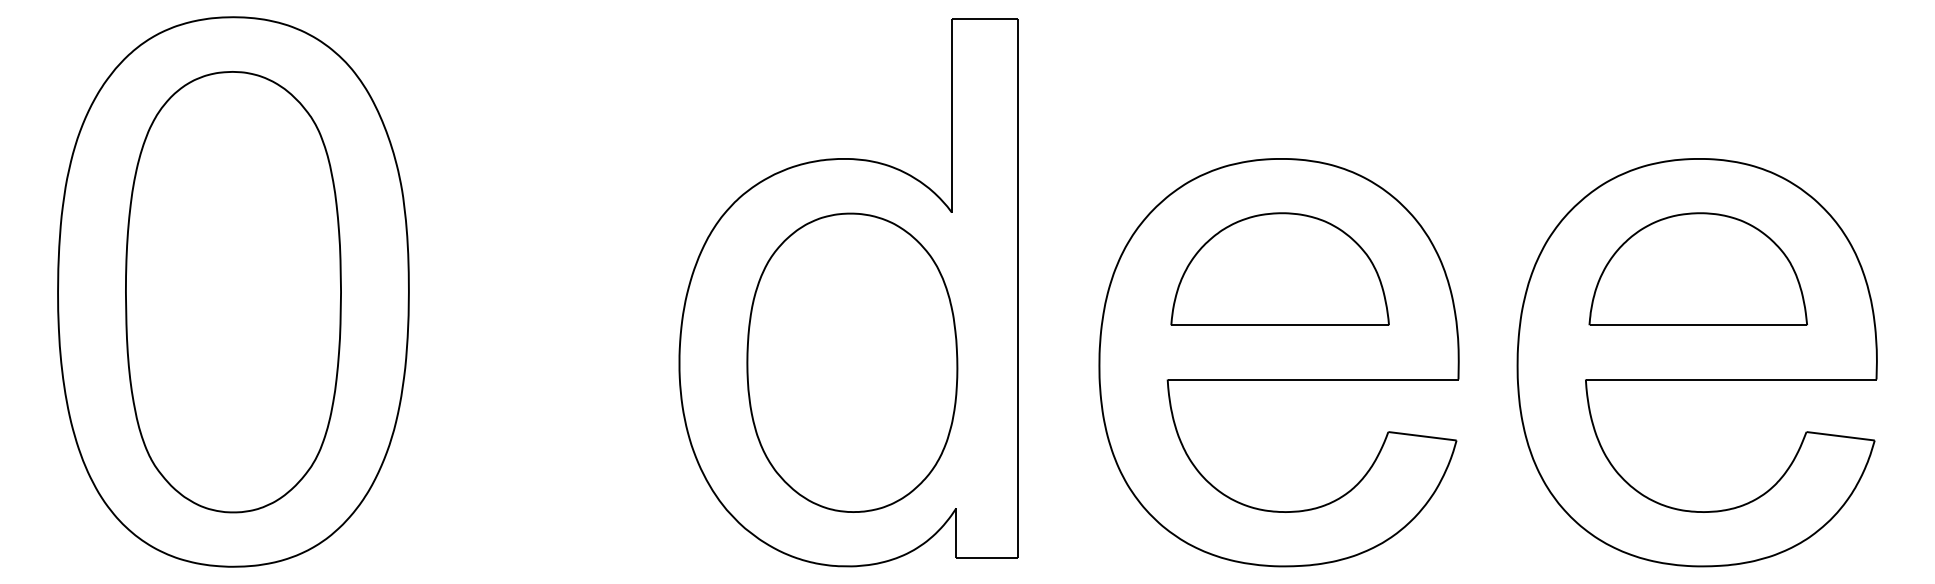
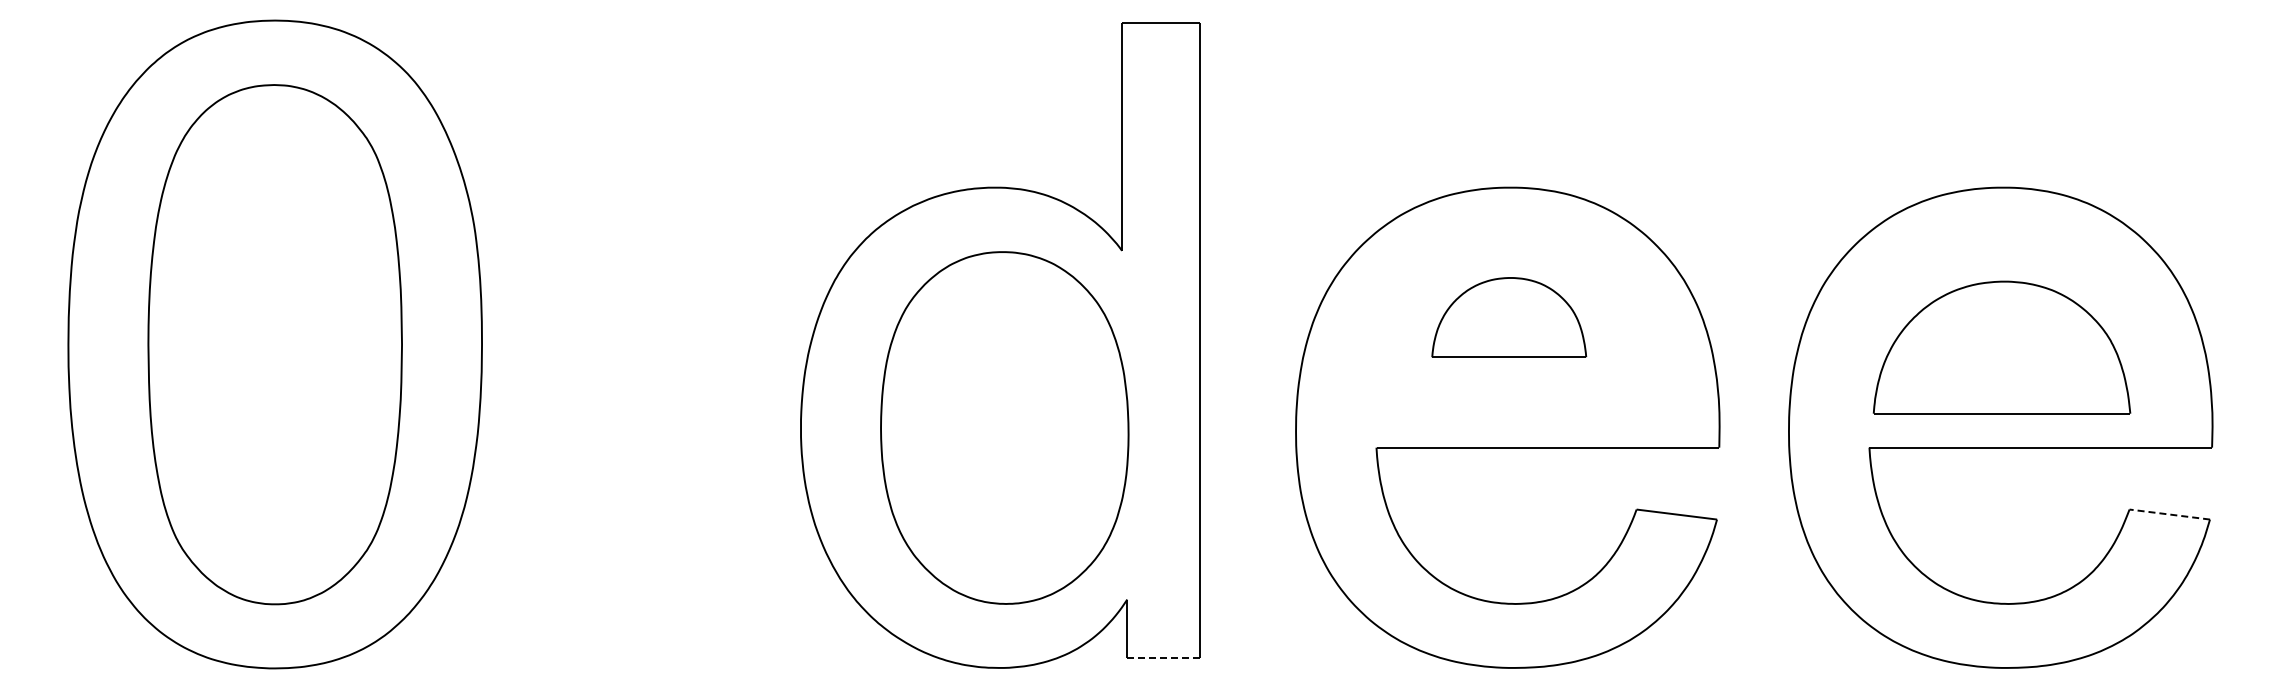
part: (1280, 269) -> (1509, 317), size x0.6
part: (1697, 269) -> (2001, 347), moved
line: (1840, 436) -> (2169, 514), solid -> dashed
line: (987, 557) -> (1163, 657), solid -> dashed

